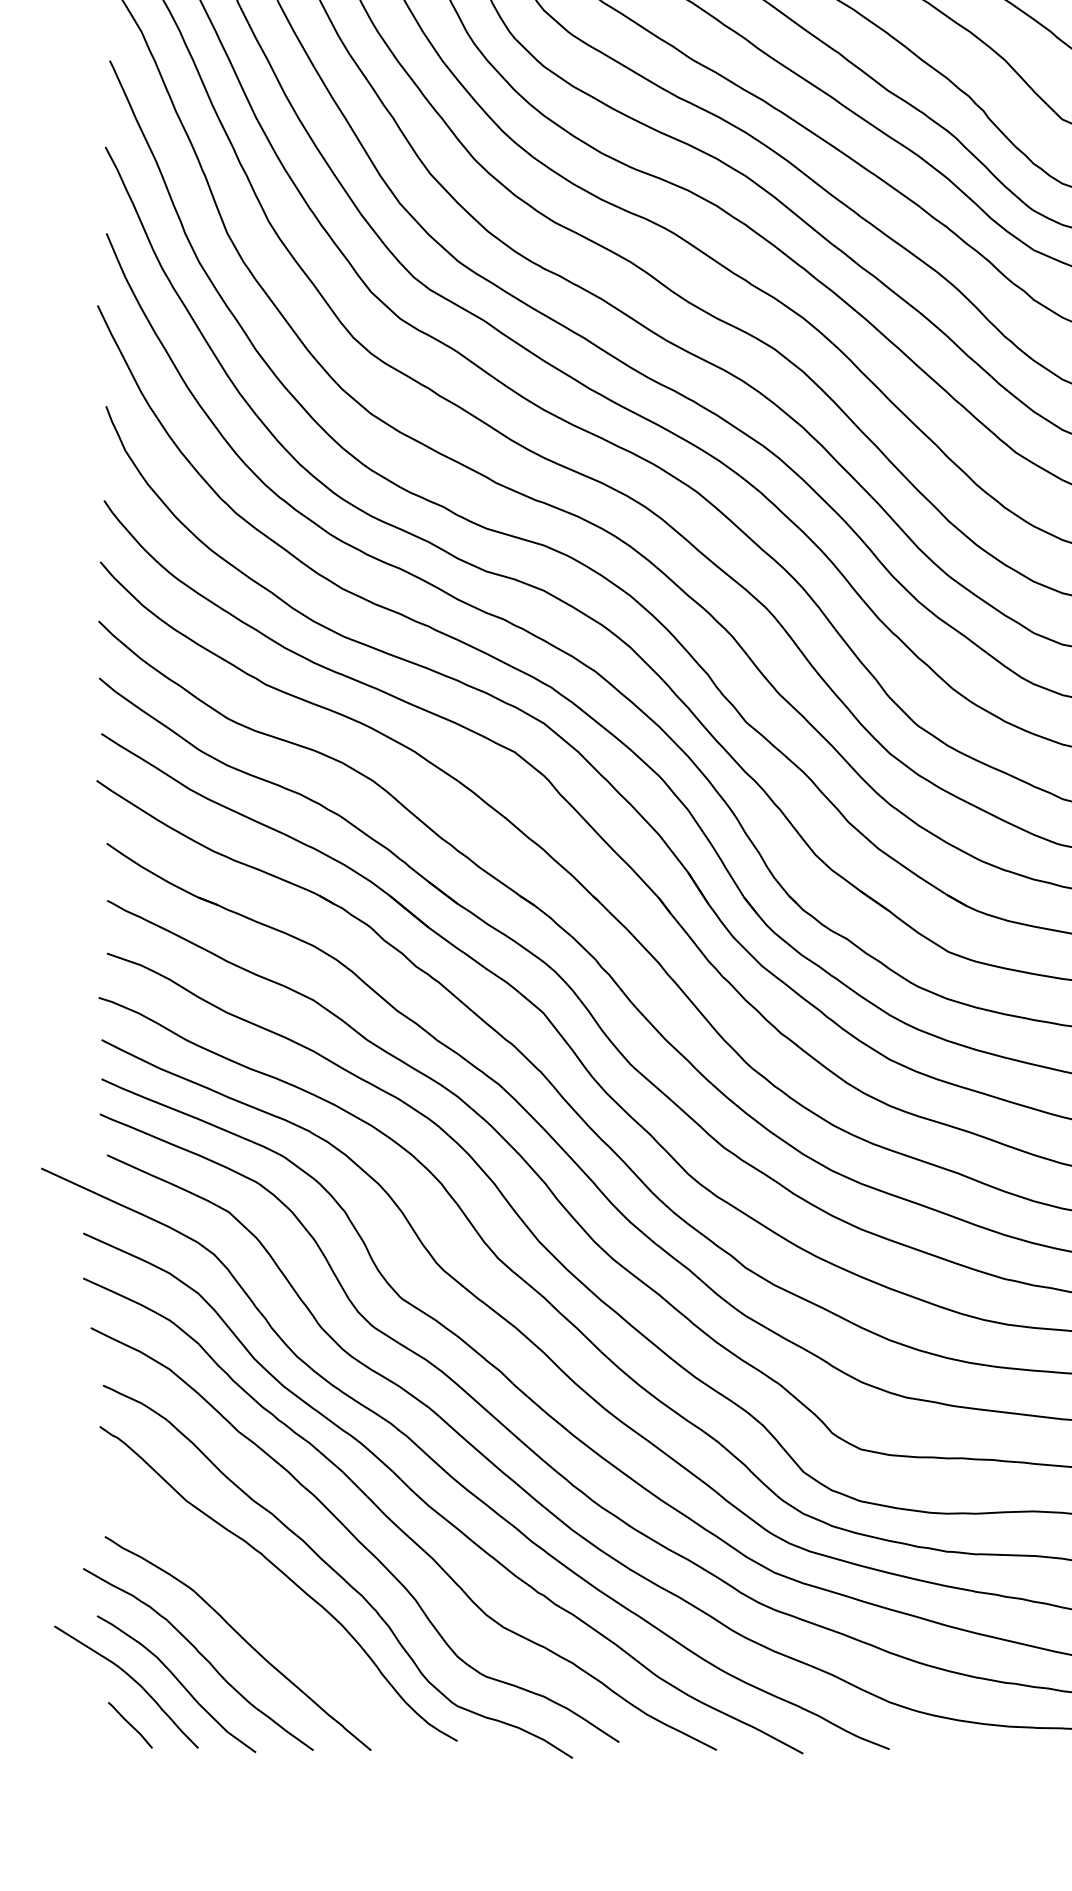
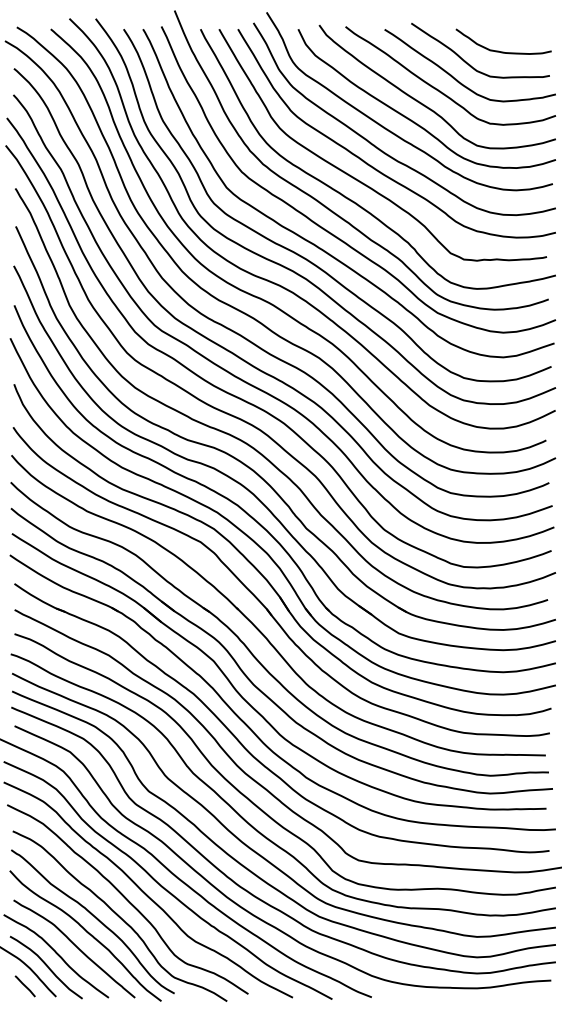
curve: (266, 1609) -> (87, 933), added

